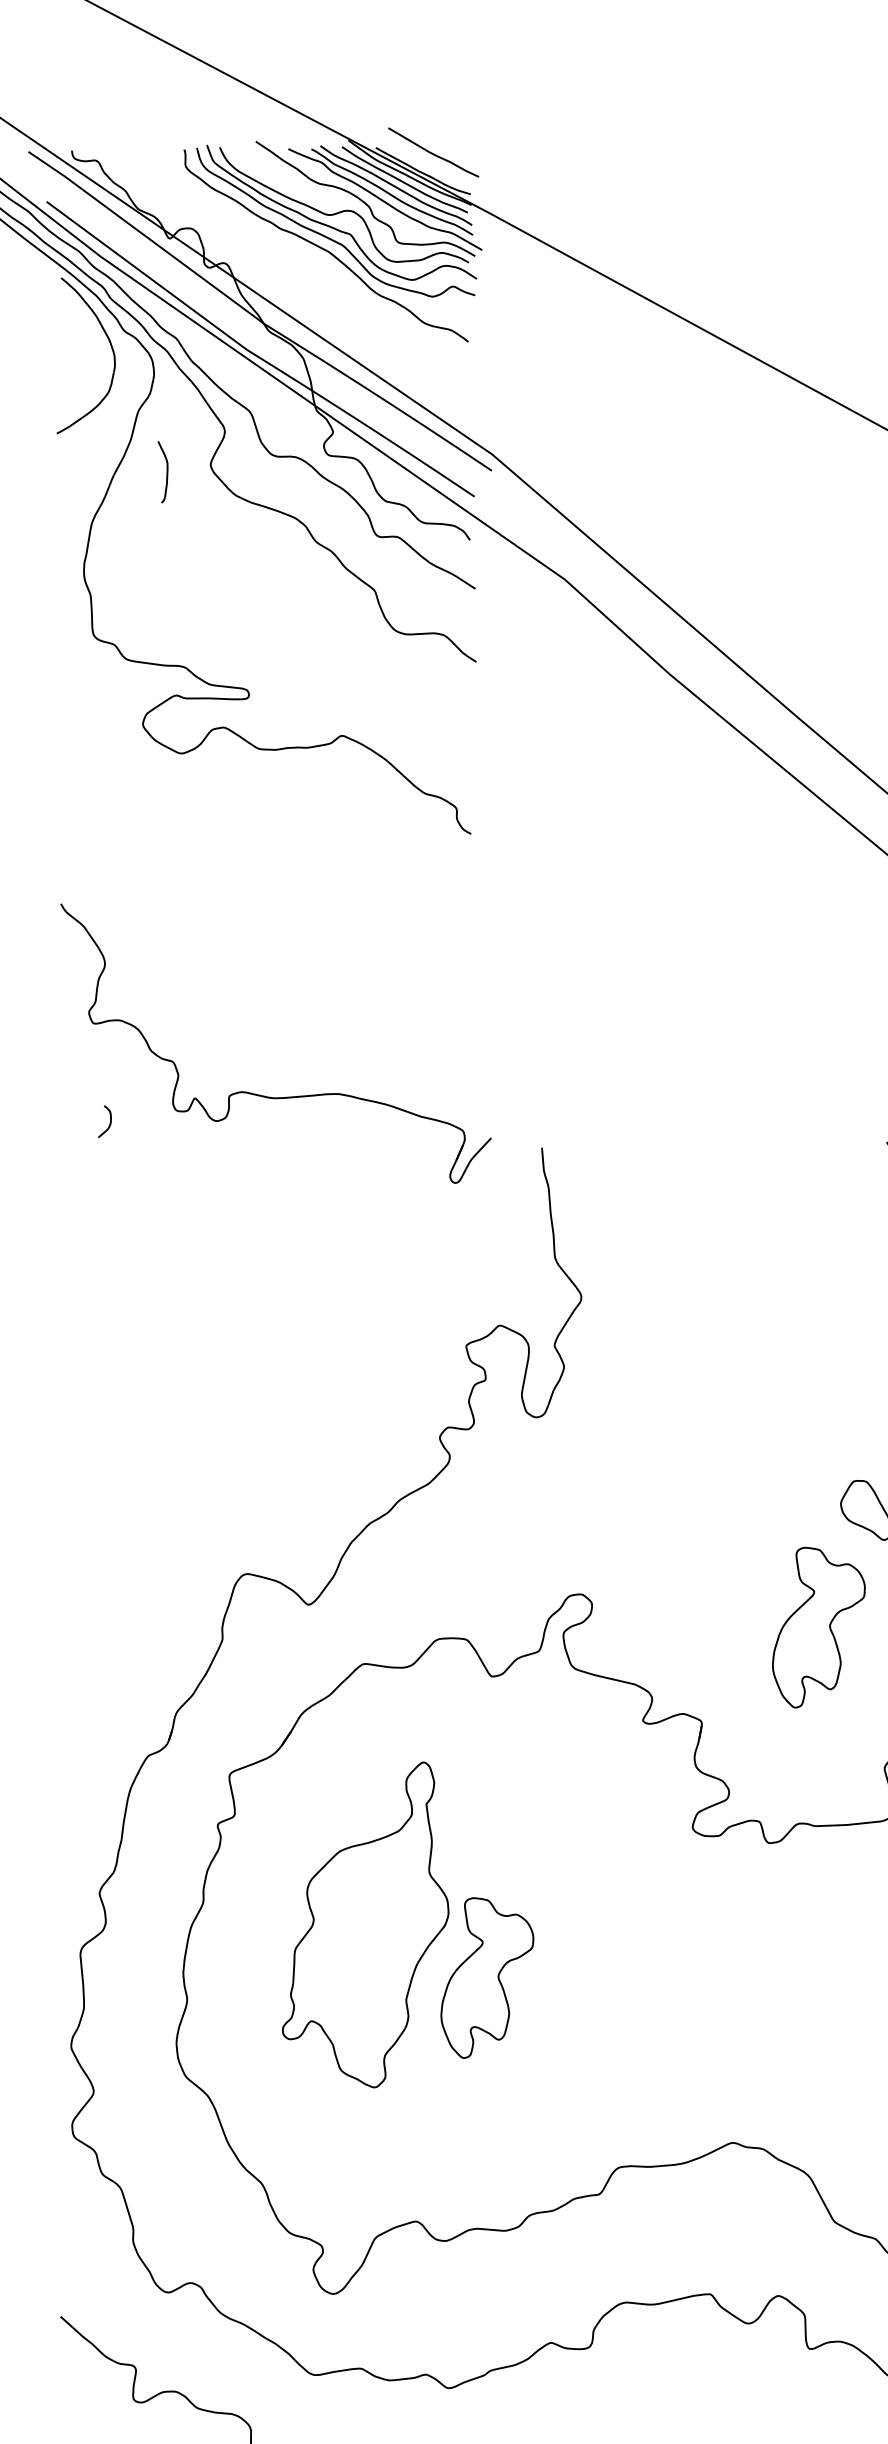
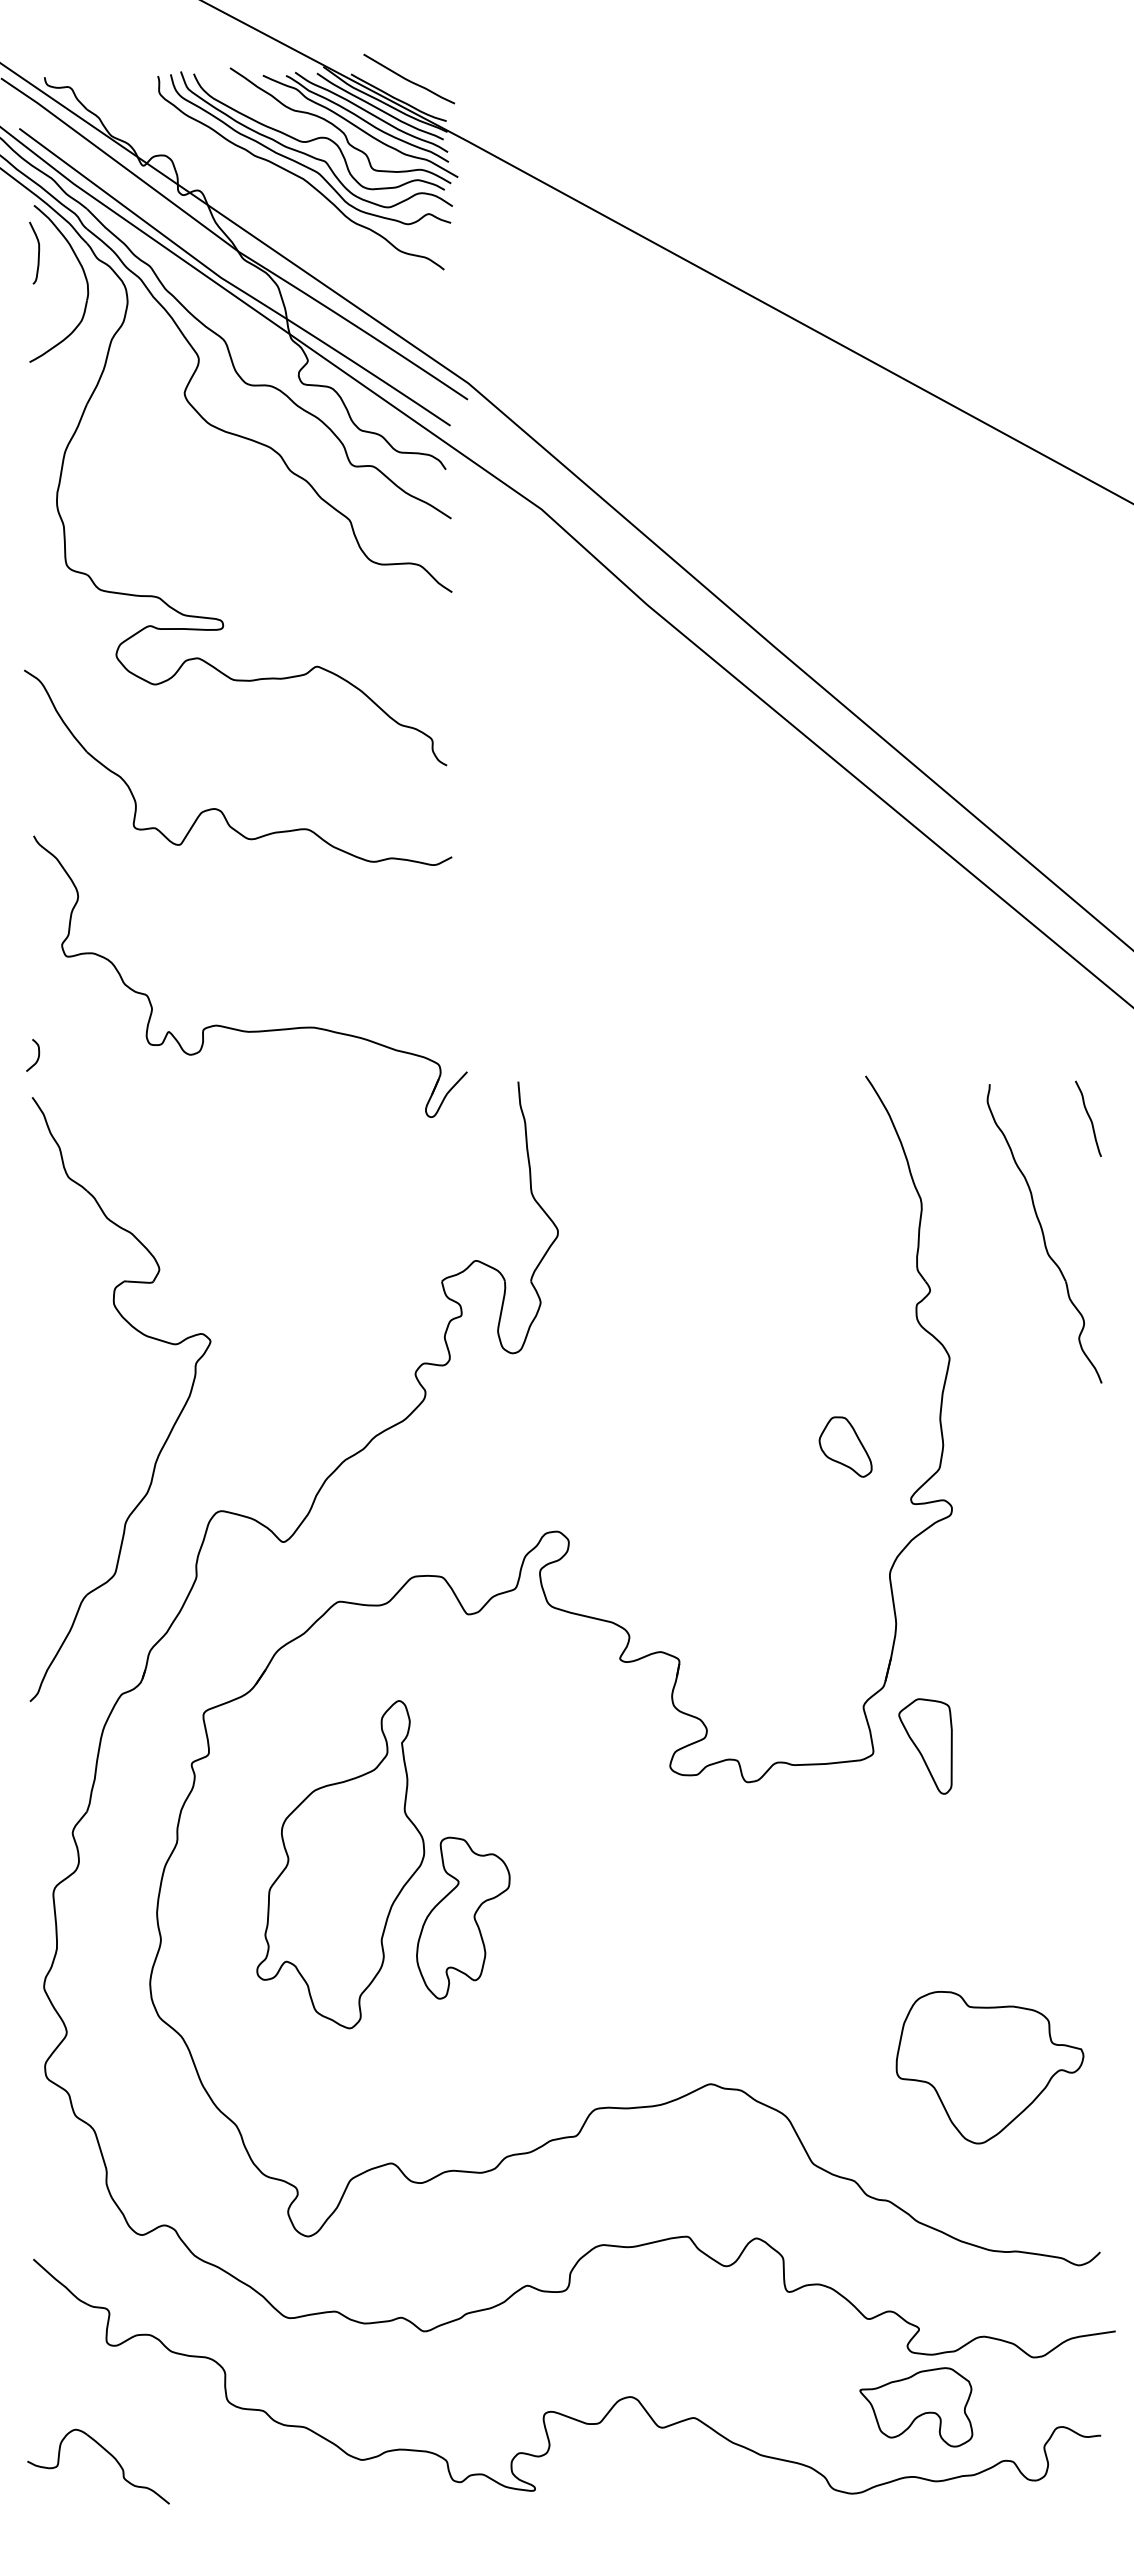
curve: (166, 471) -> (38, 252), moved
part: (243, 876) -> (217, 808), added
curve: (109, 1123) -> (37, 1057), moved
part: (198, 1490) -> (172, 1426), added
part: (819, 1626) -> (797, 1564), removed

